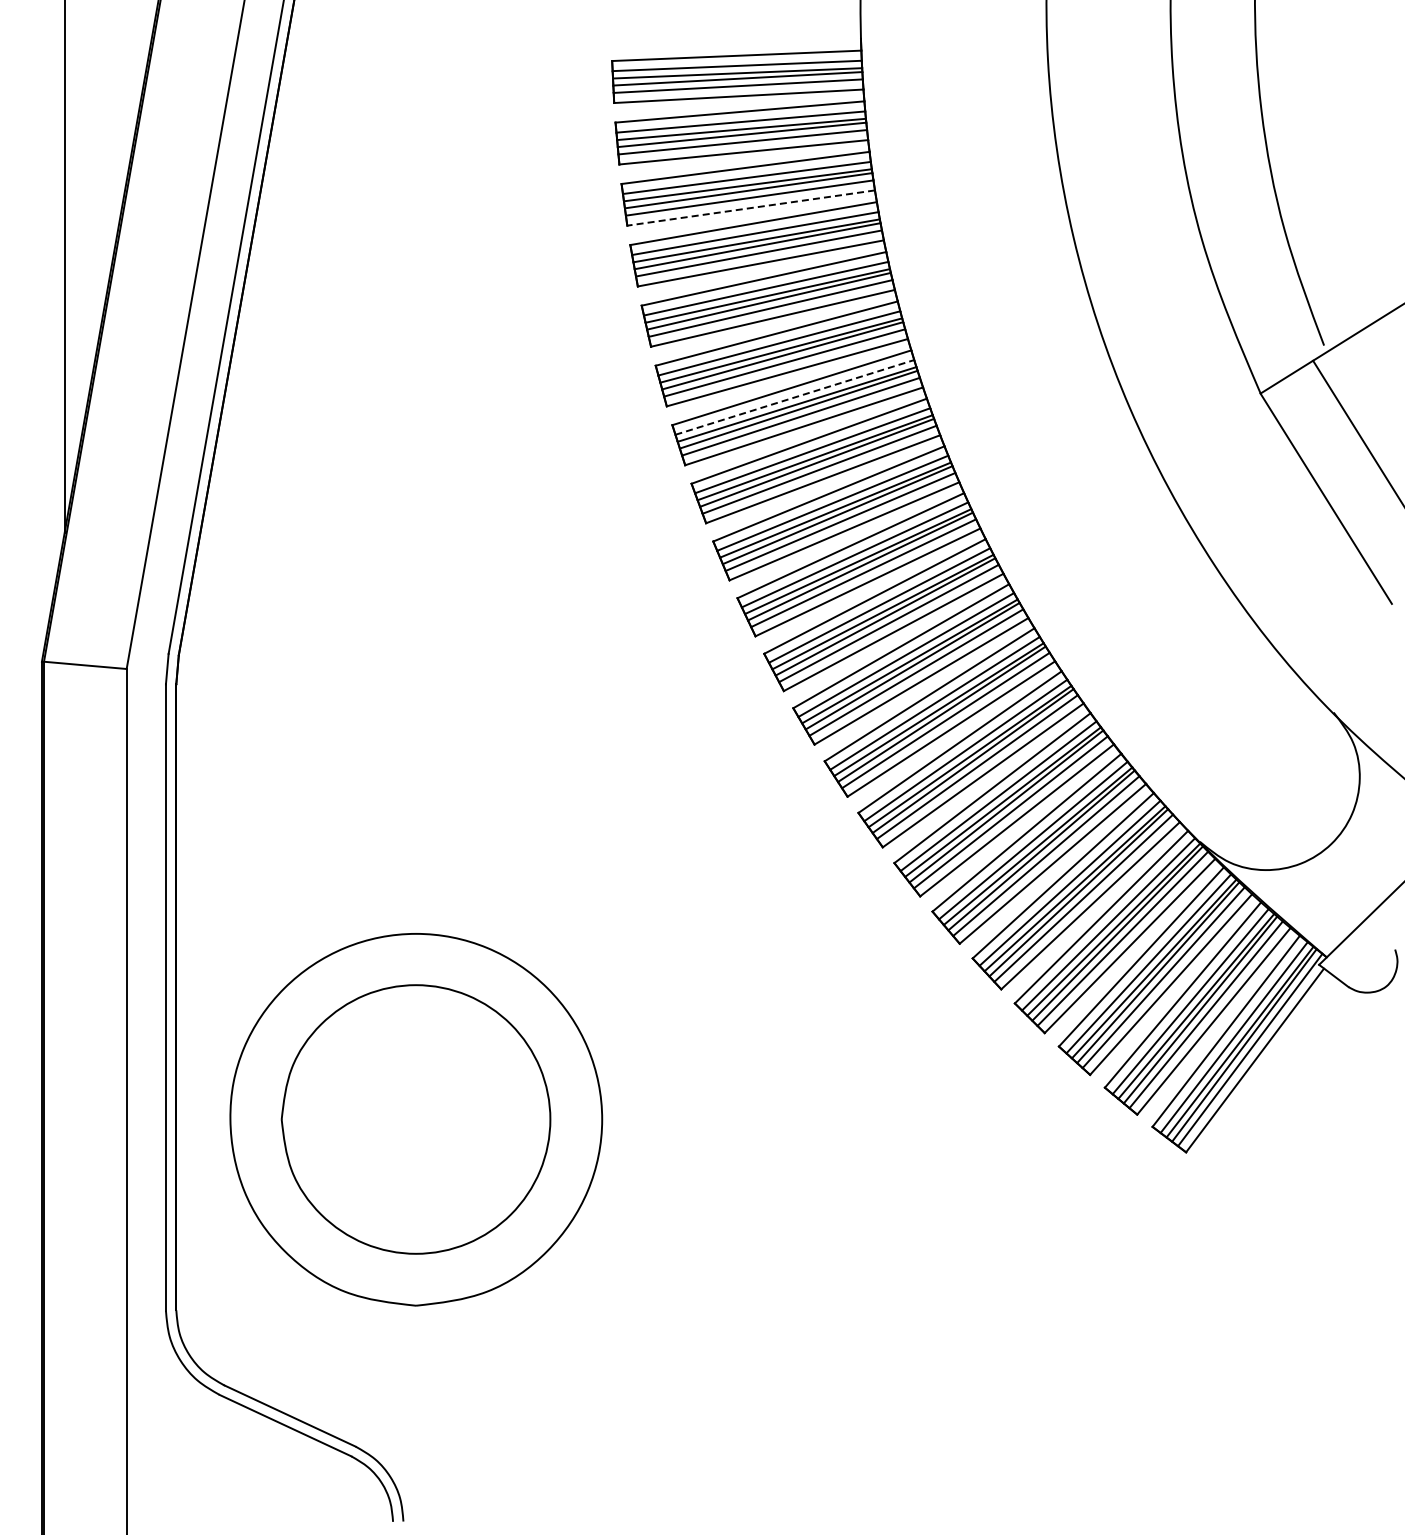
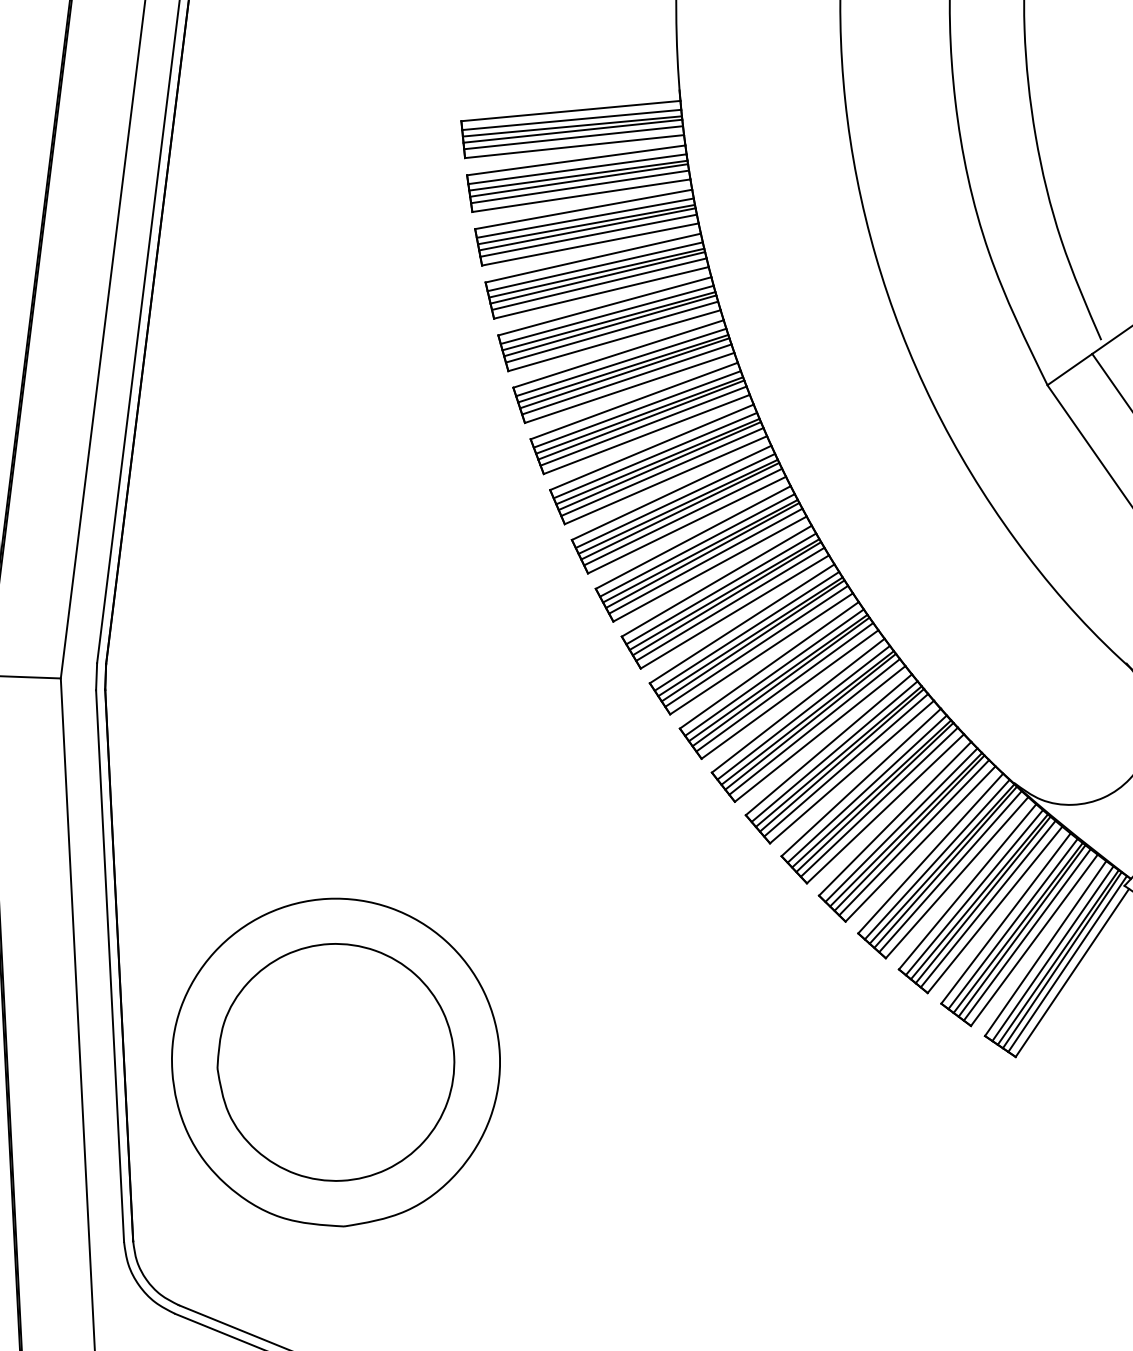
line: (750, 208) -> (589, 244), dashed -> solid
line: (795, 397) -> (637, 409), dashed -> solid

